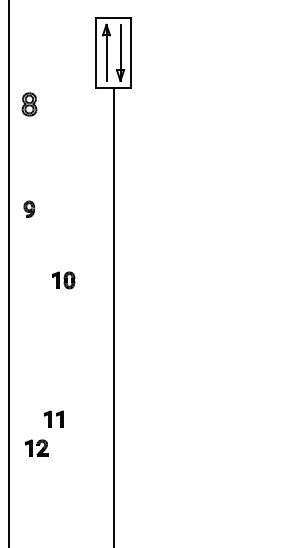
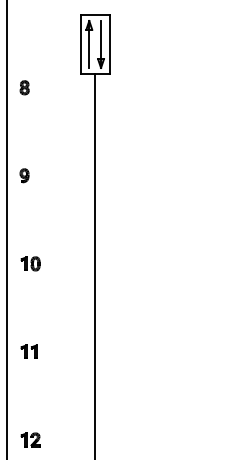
part: (29, 104) -> (24, 87), size x0.71
part: (63, 280) -> (30, 263), moved
part: (53, 418) -> (28, 351), moved
part: (36, 447) -> (30, 439), moved

